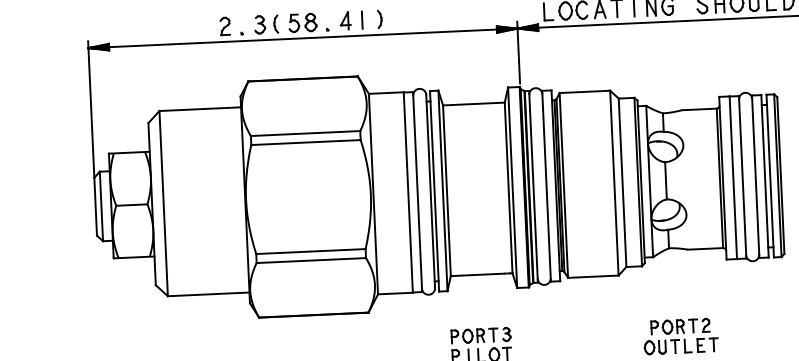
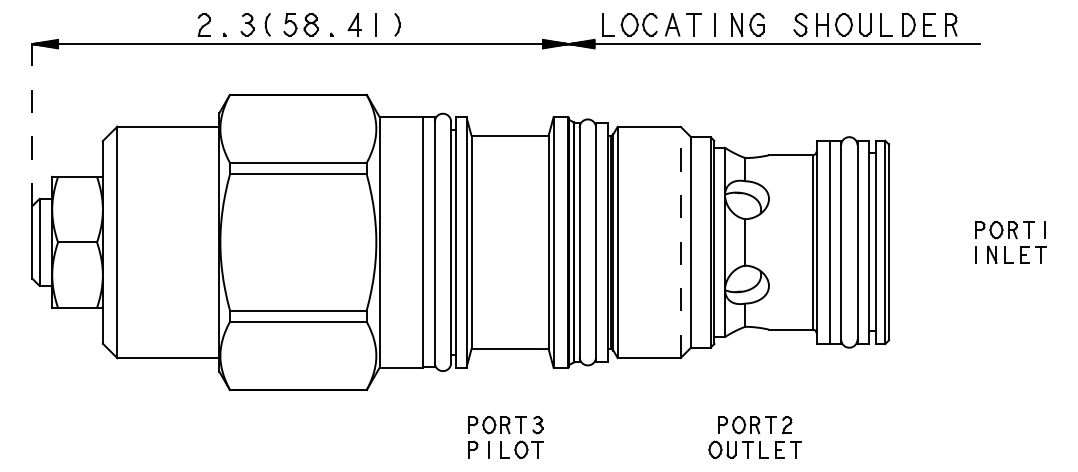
line: (518, 52) -> (568, 73), removed
line: (91, 109) -> (32, 120), solid -> dashed
line: (614, 183) -> (680, 242), solid -> dashed

